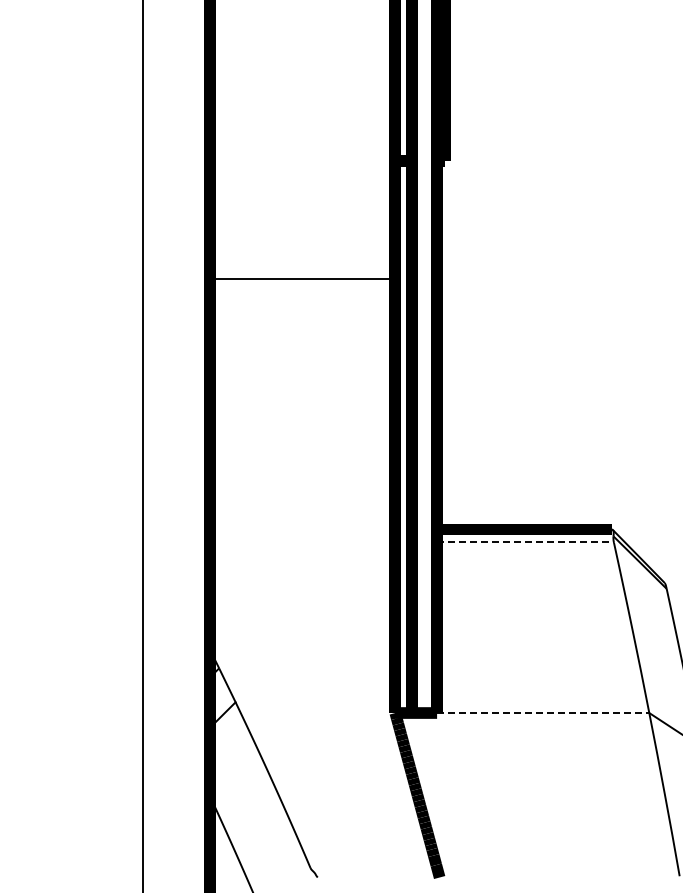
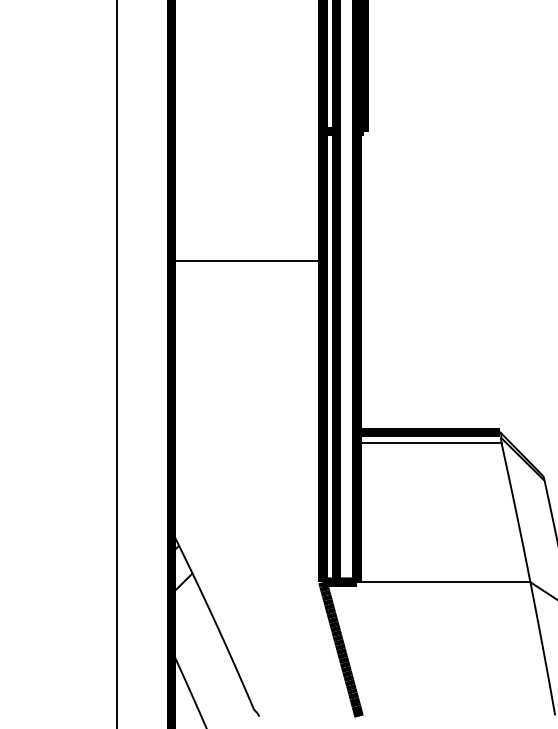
line: (302, 279) -> (247, 261), moved
line: (525, 542) -> (429, 442), dashed -> solid
line: (543, 713) -> (443, 582), dashed -> solid

